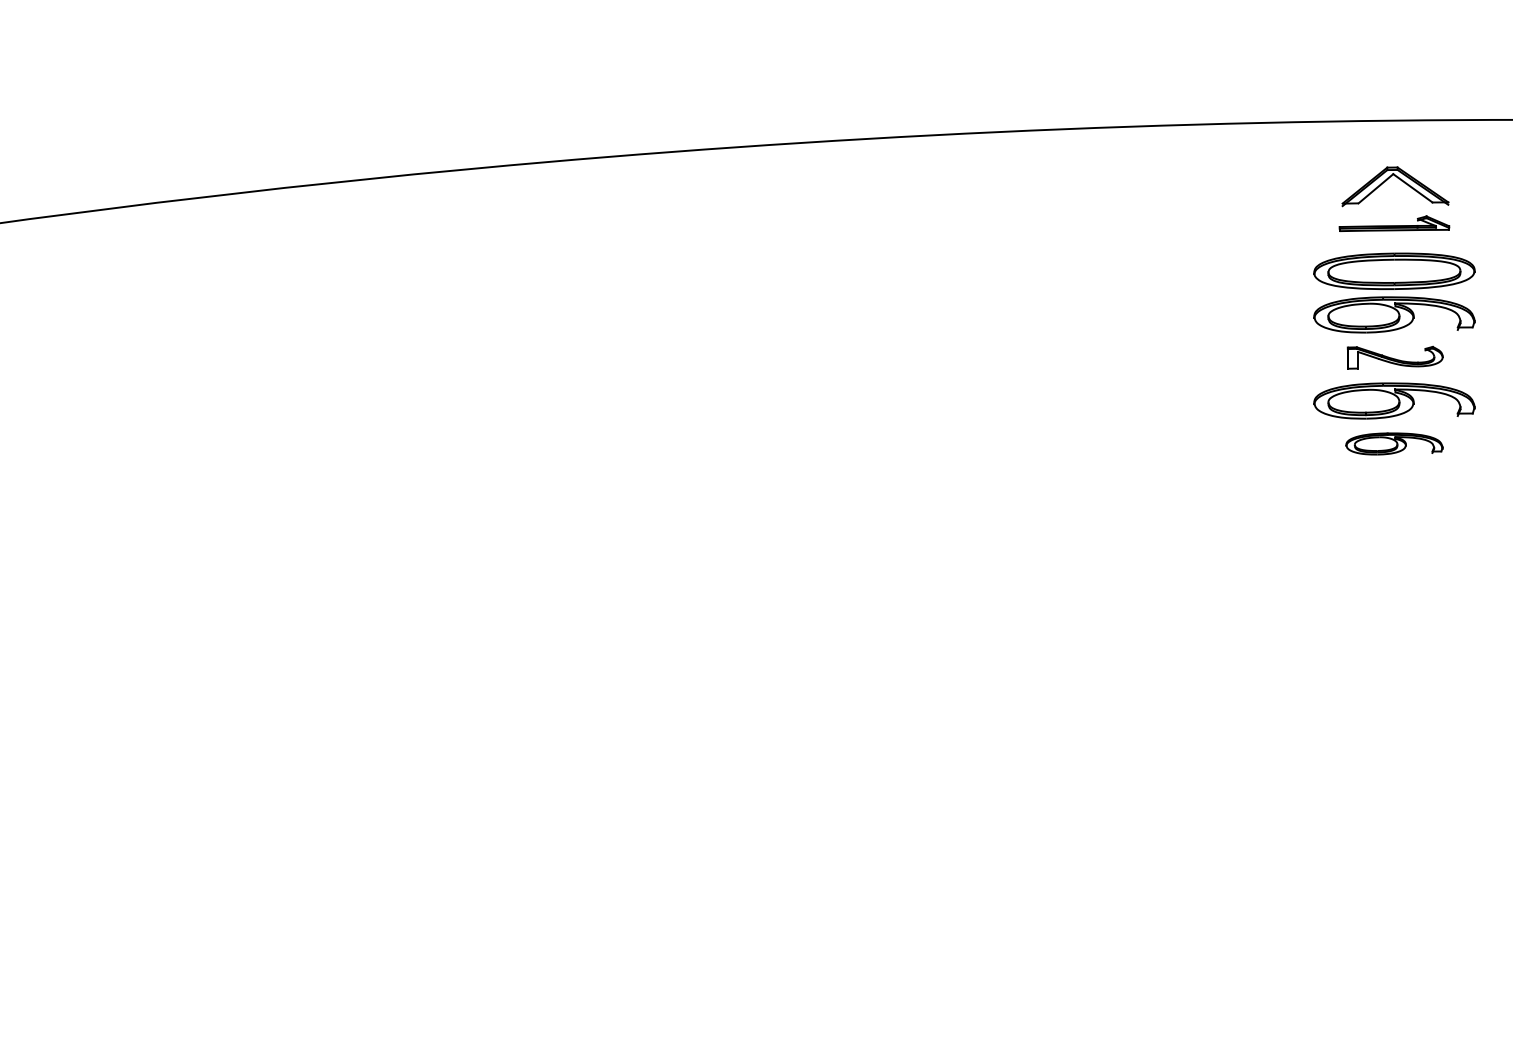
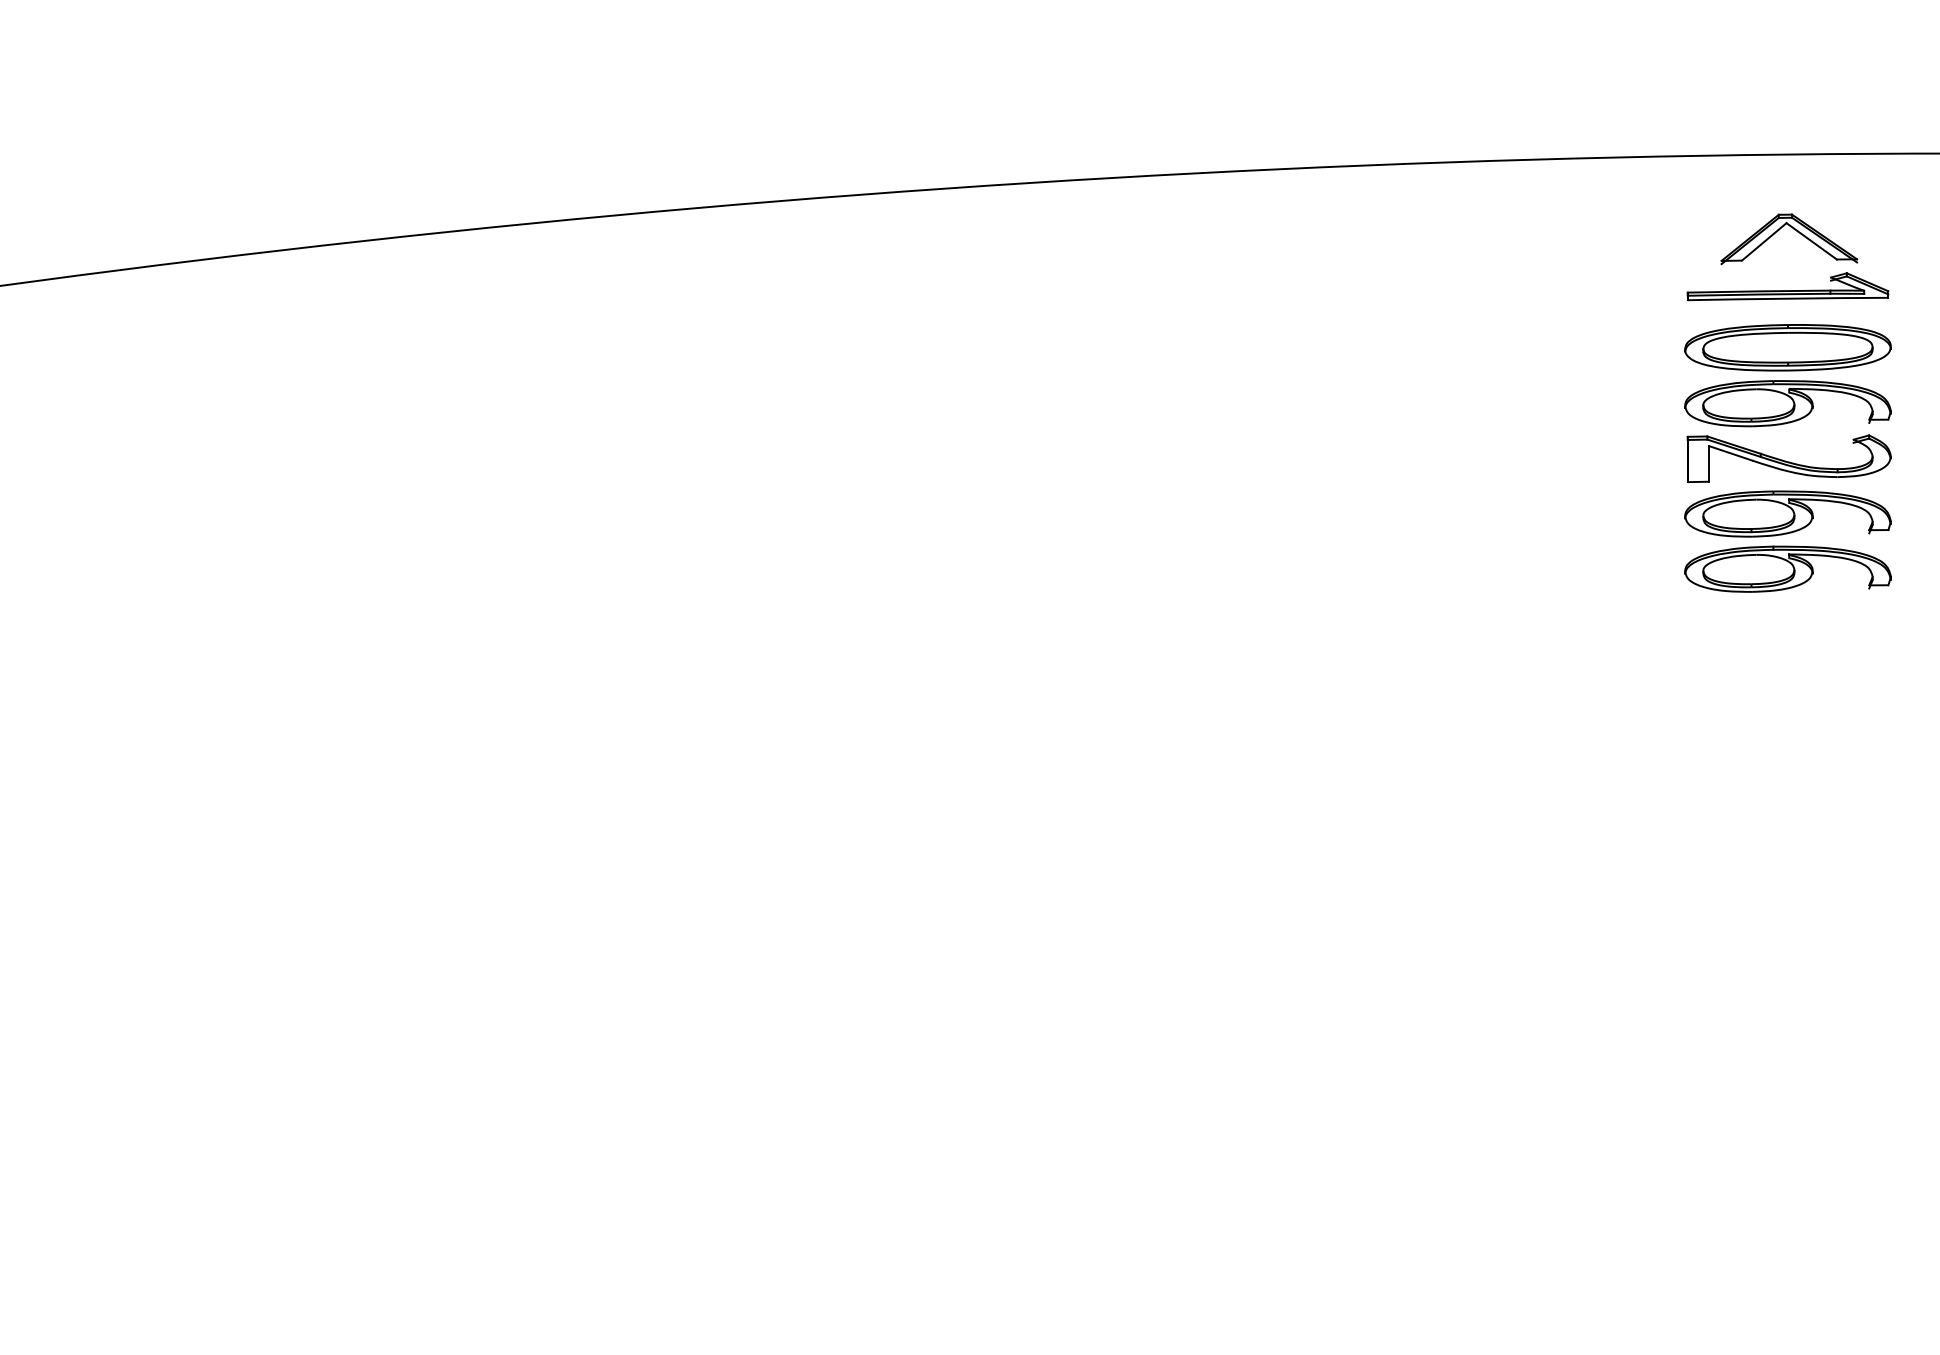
part: (1394, 223) -> (1787, 286), size x1.43
part: (1394, 357) -> (1788, 458), size x1.67
part: (1394, 443) -> (1787, 568), size x1.67

